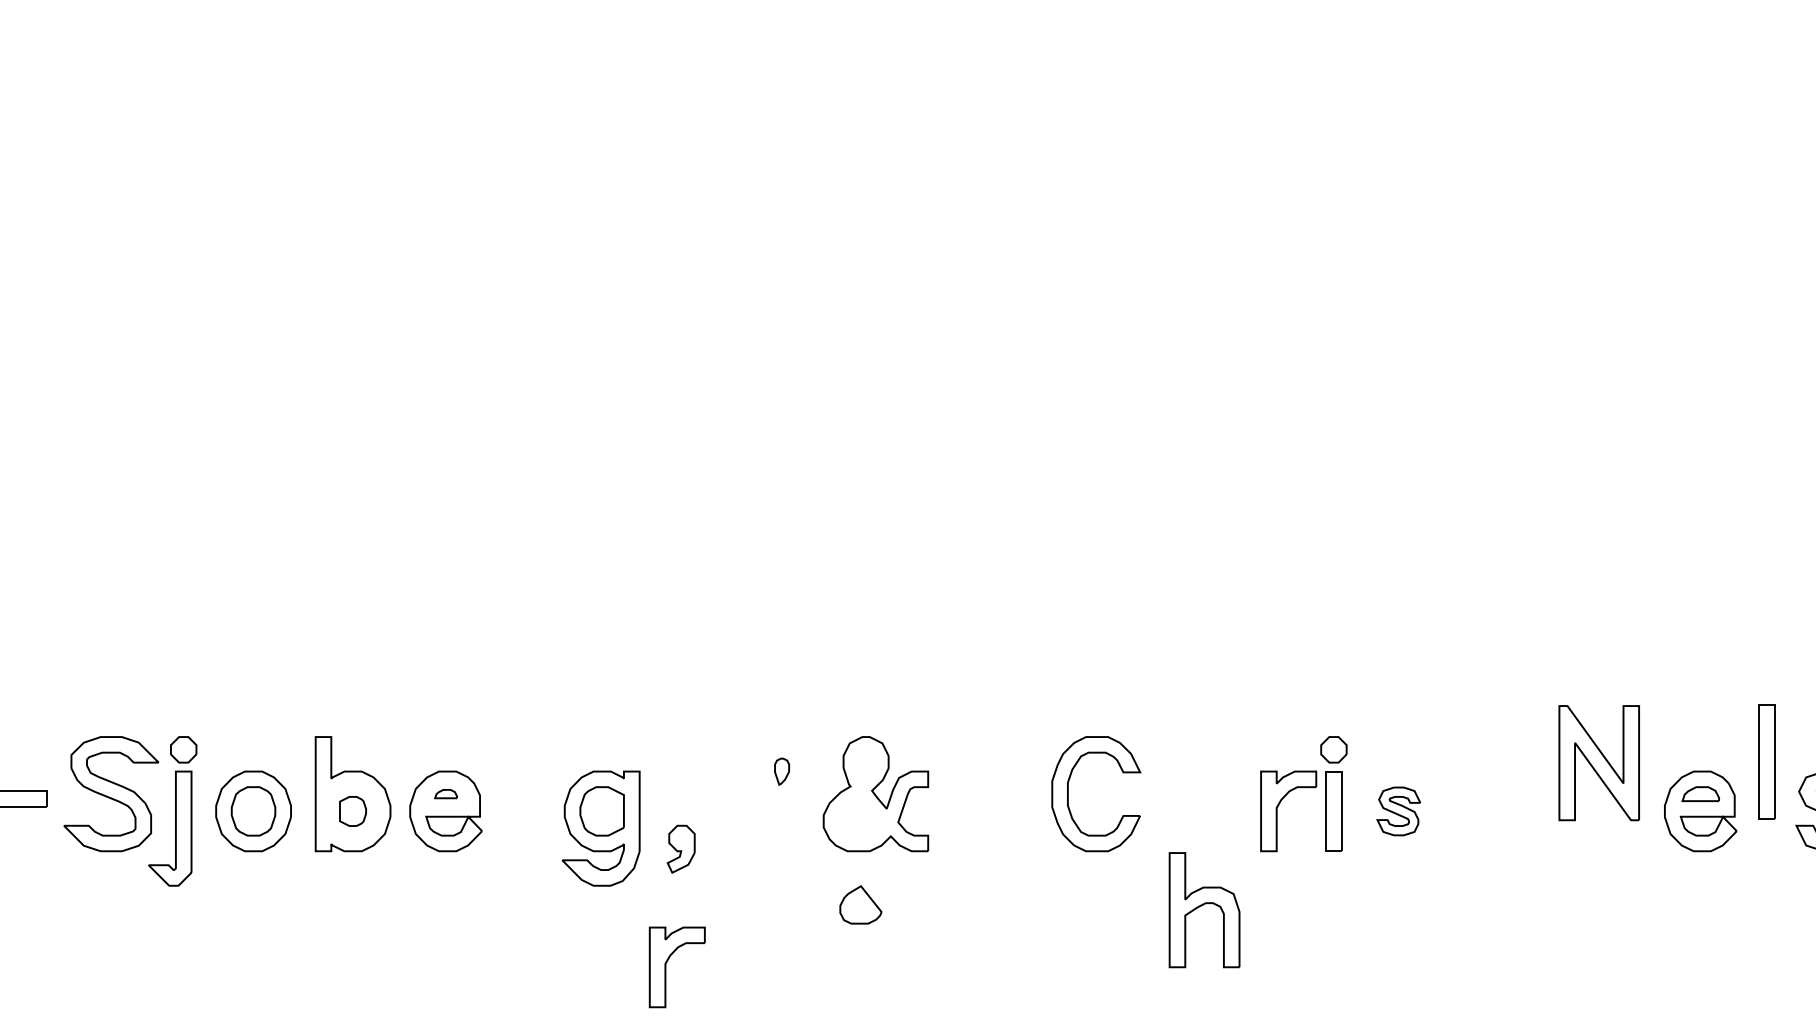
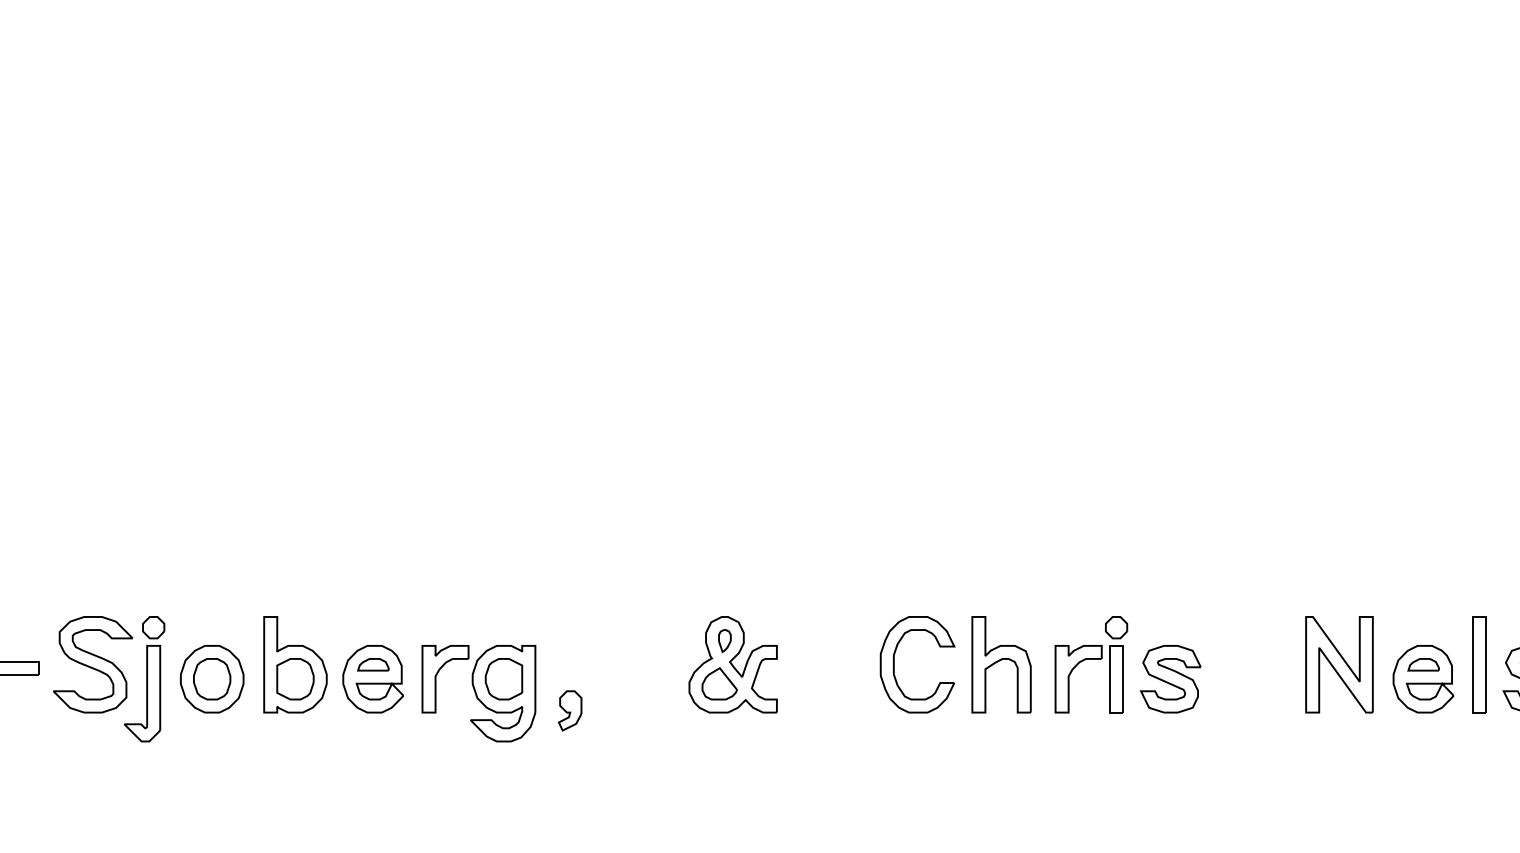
part: (1766, 761) -> (1478, 664), moved
part: (1598, 763) -> (1338, 665), moved
part: (781, 771) -> (724, 640), moved
part: (445, 793) -> (372, 664), size x1.67
part: (352, 811) -> (294, 679), size x1.67
part: (1398, 811) -> (1170, 679), size x1.67
part: (860, 904) -> (719, 683), moved
part: (1204, 910) -> (1001, 665), moved
part: (666, 967) -> (436, 679), moved

